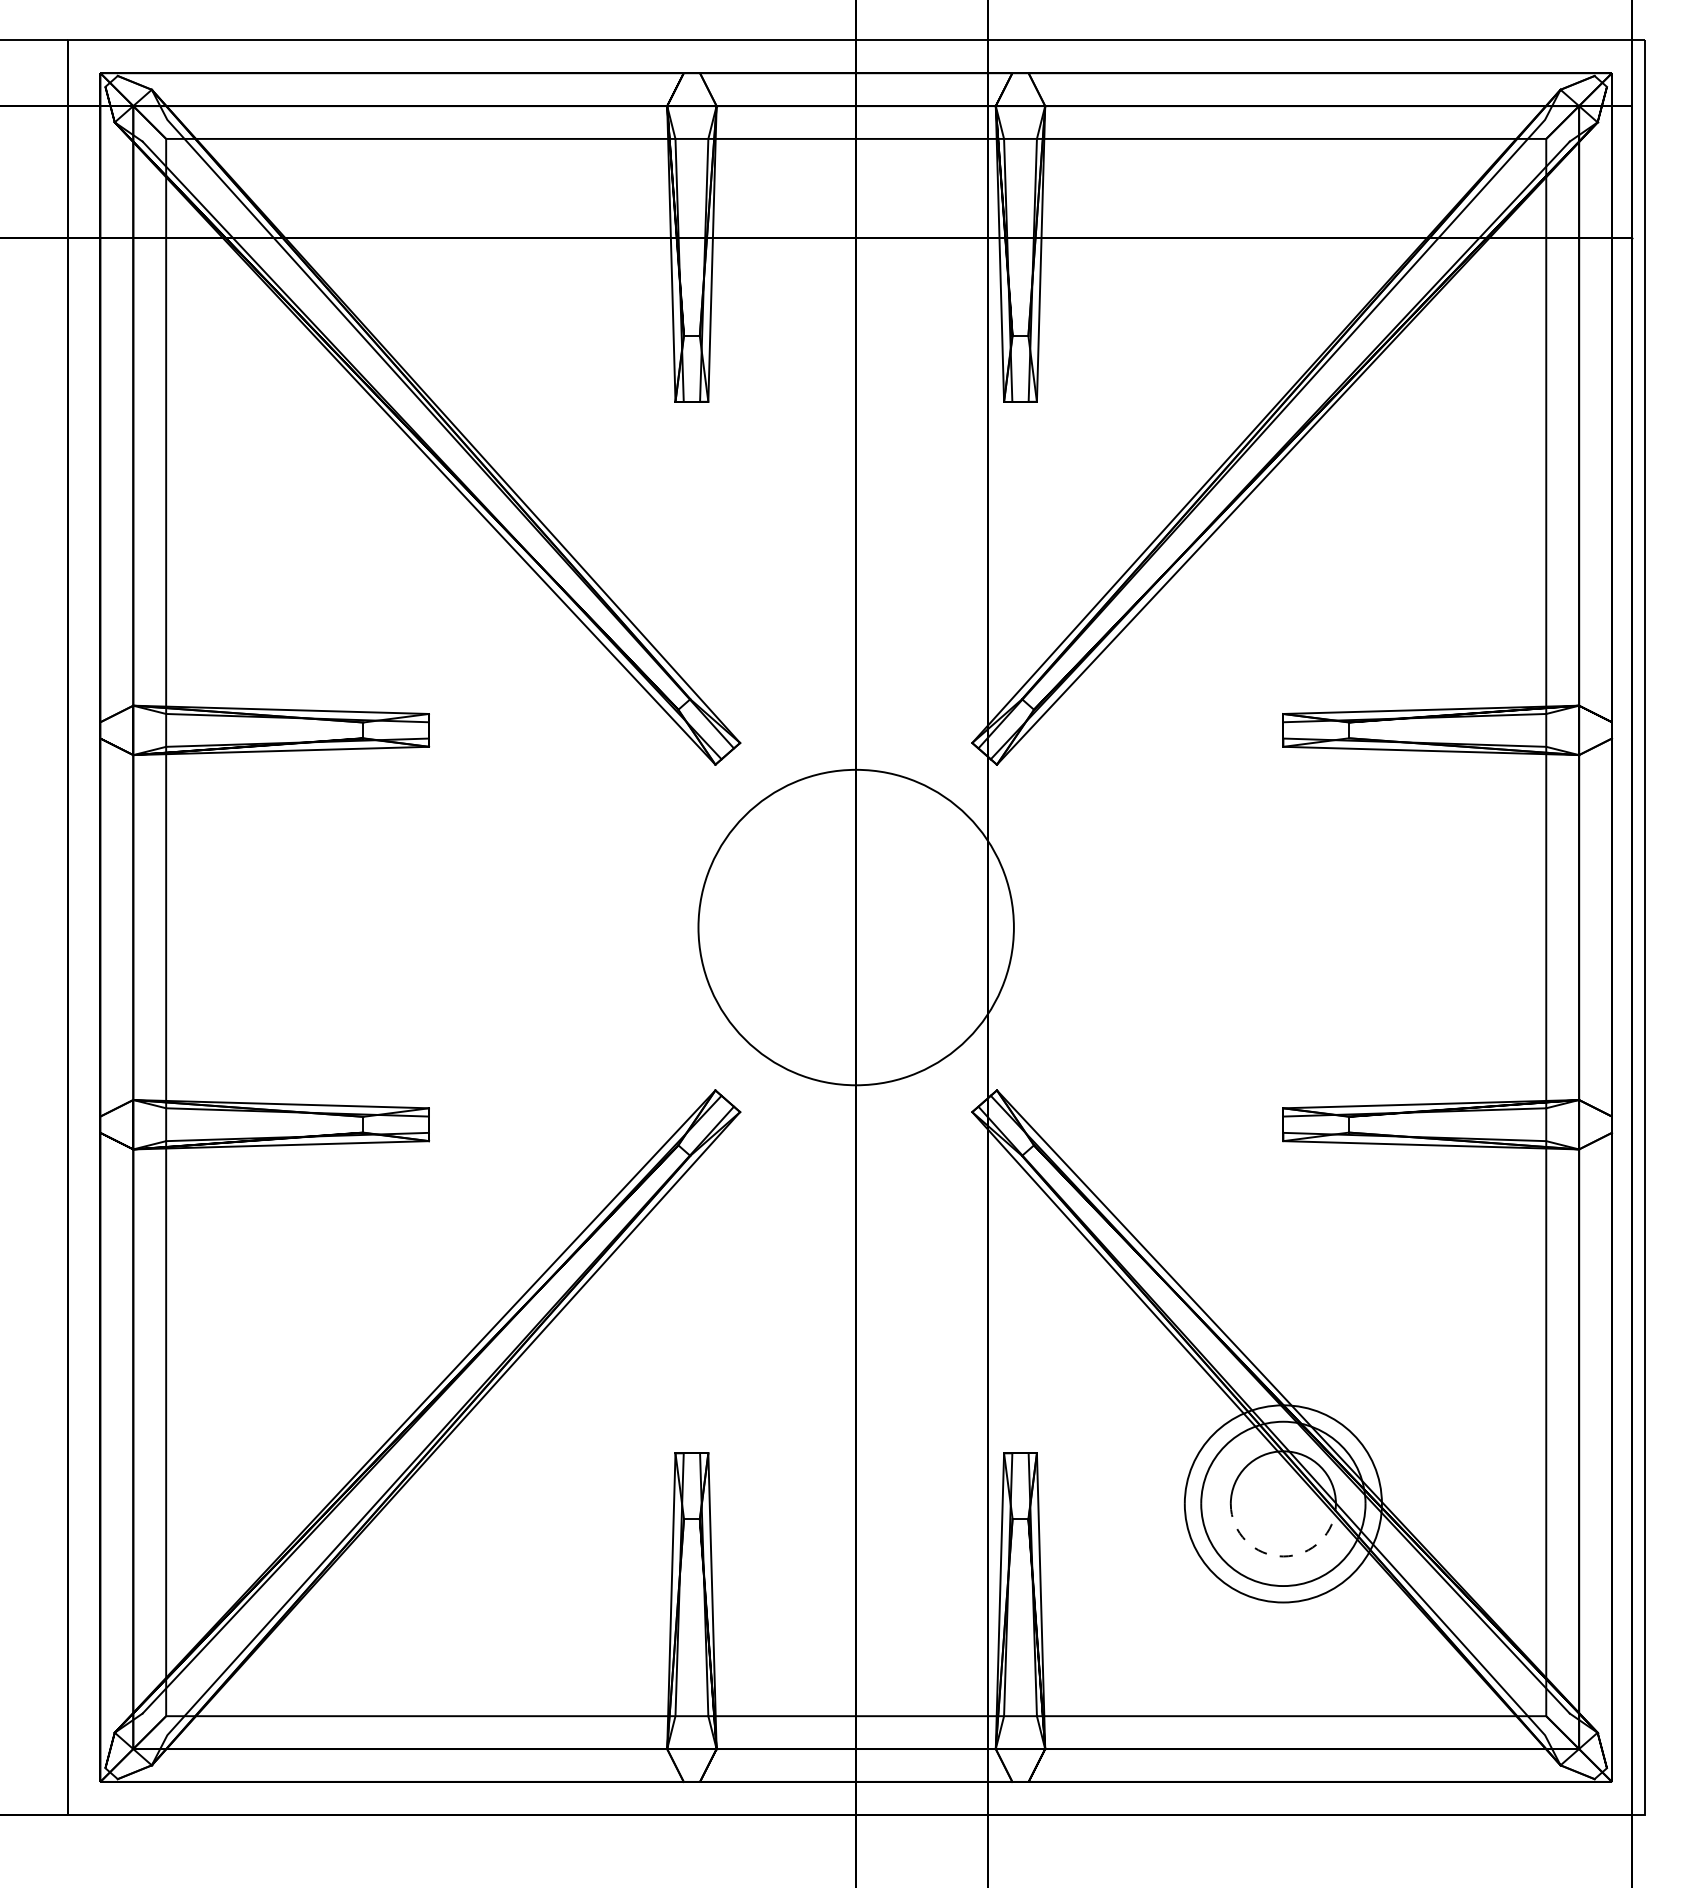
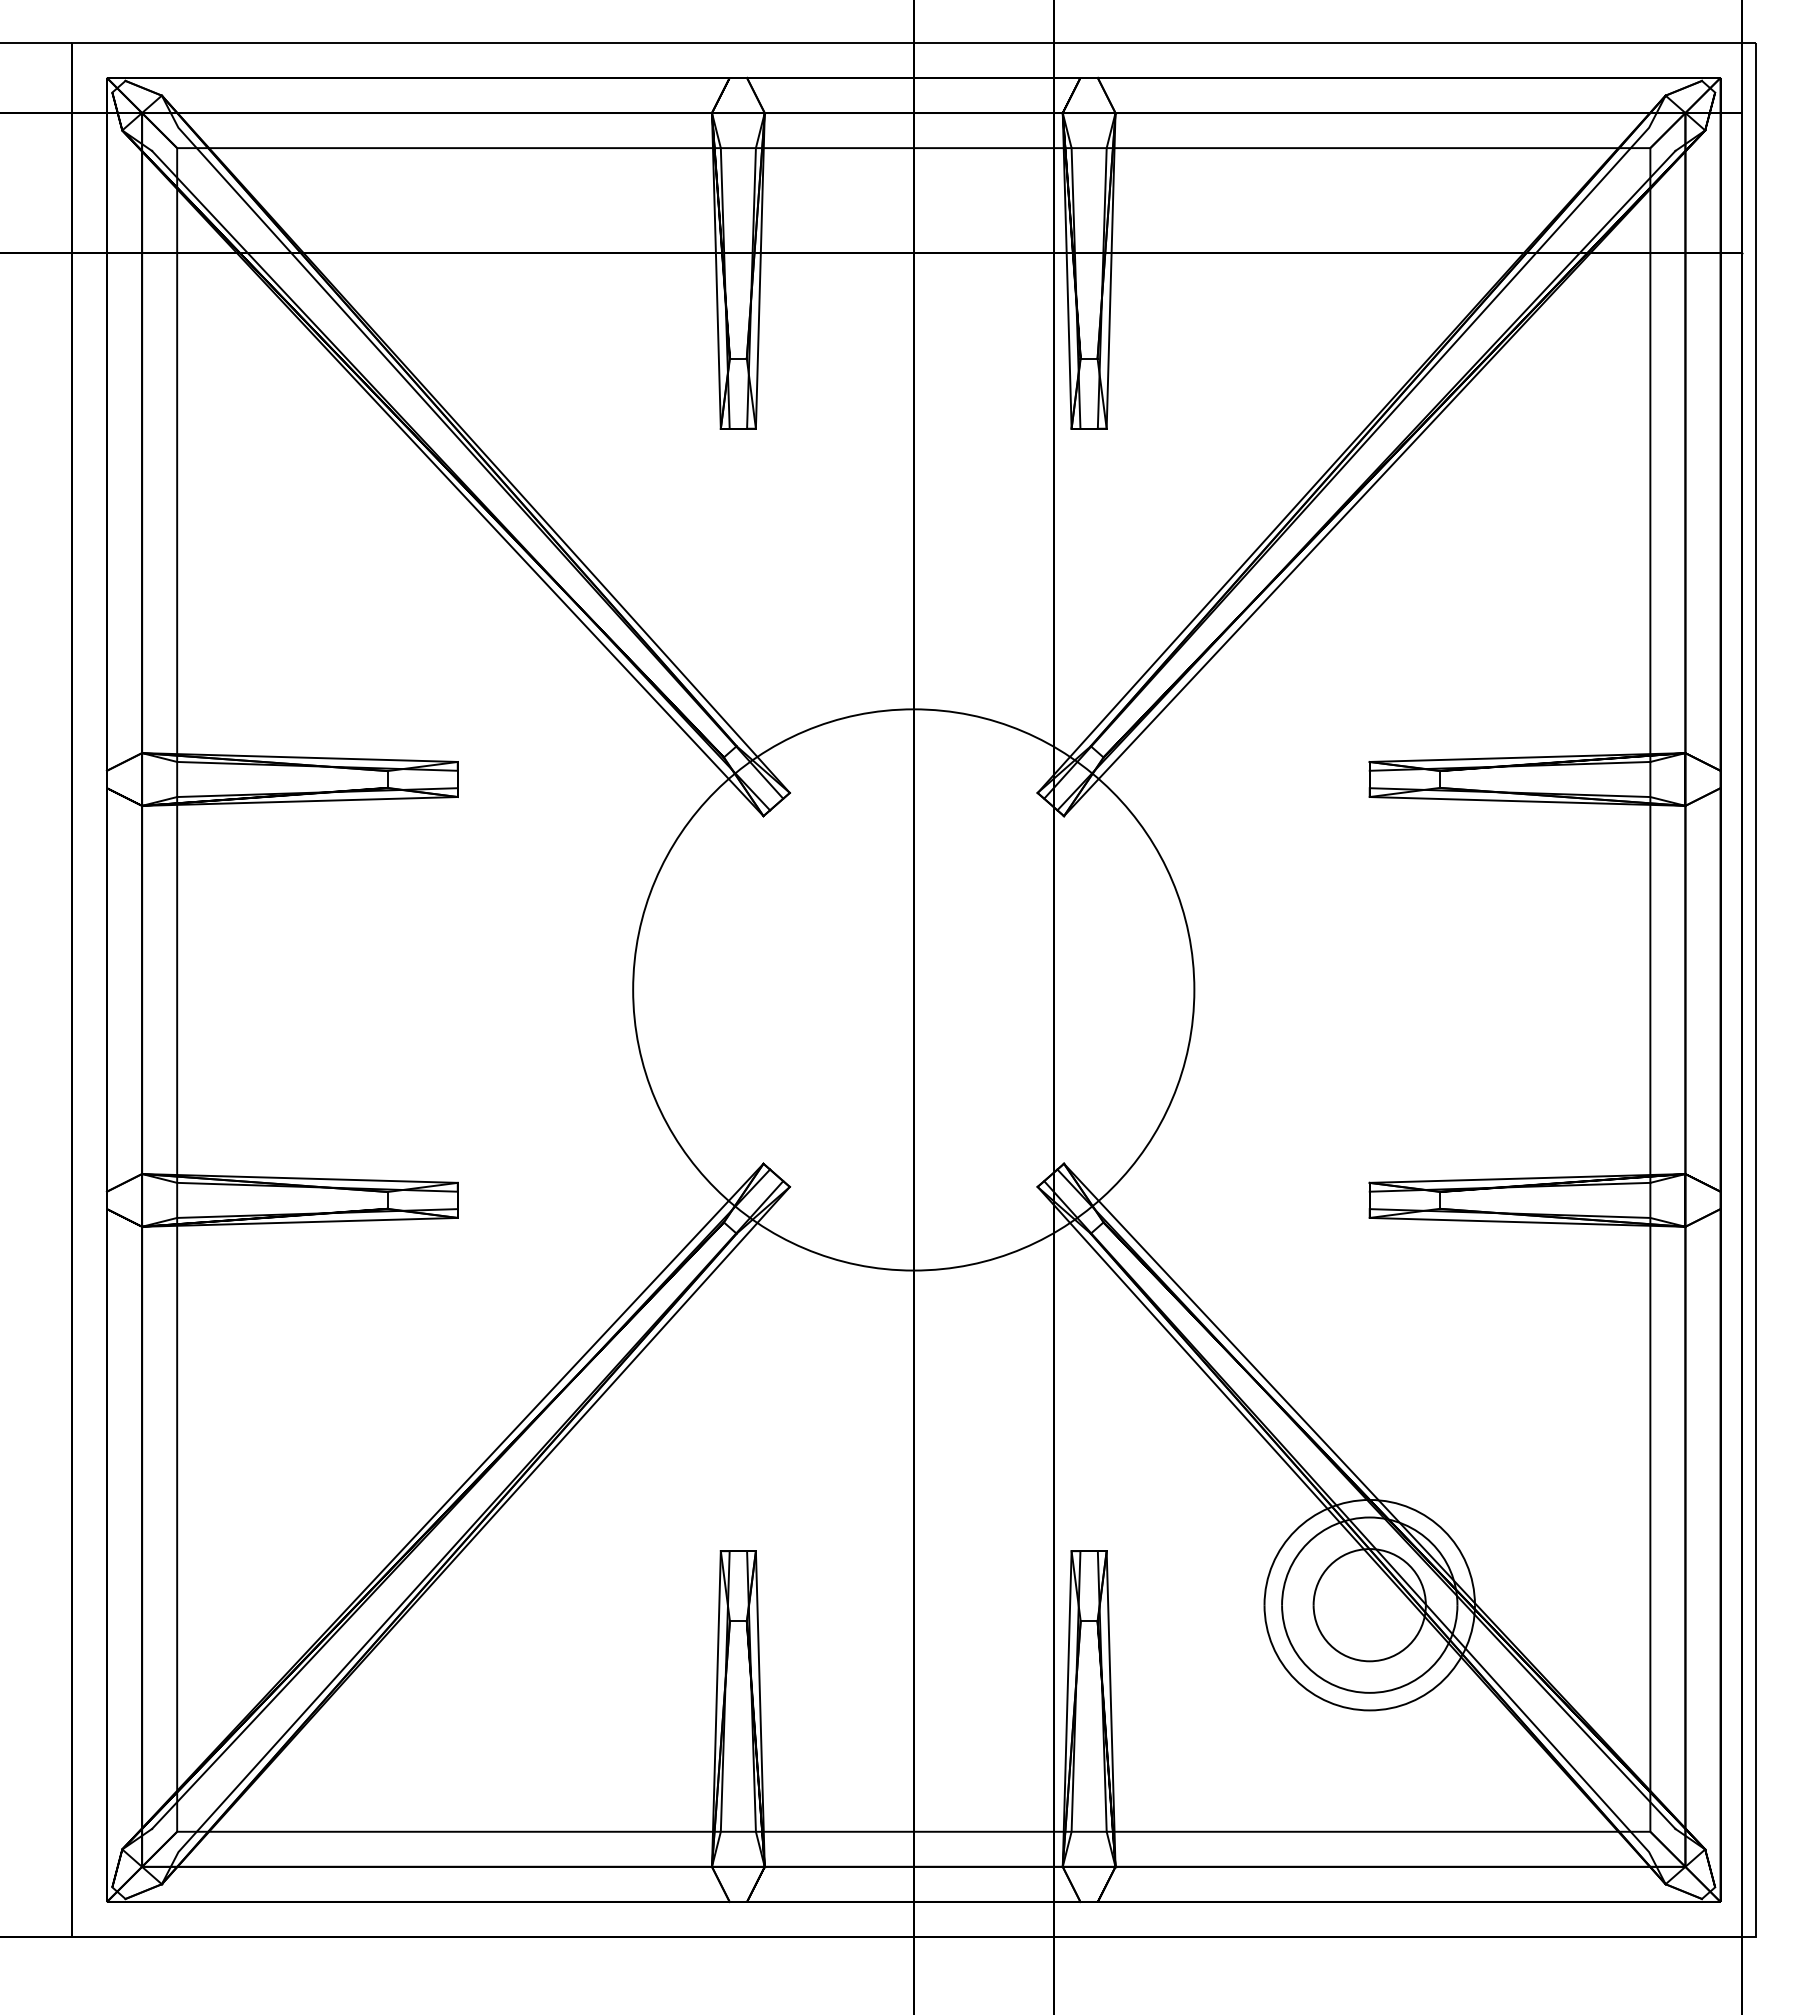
circle: (855, 927) -> (913, 989), size x1.67
arc: (1283, 1556) -> (1369, 1661), dashed -> solid

